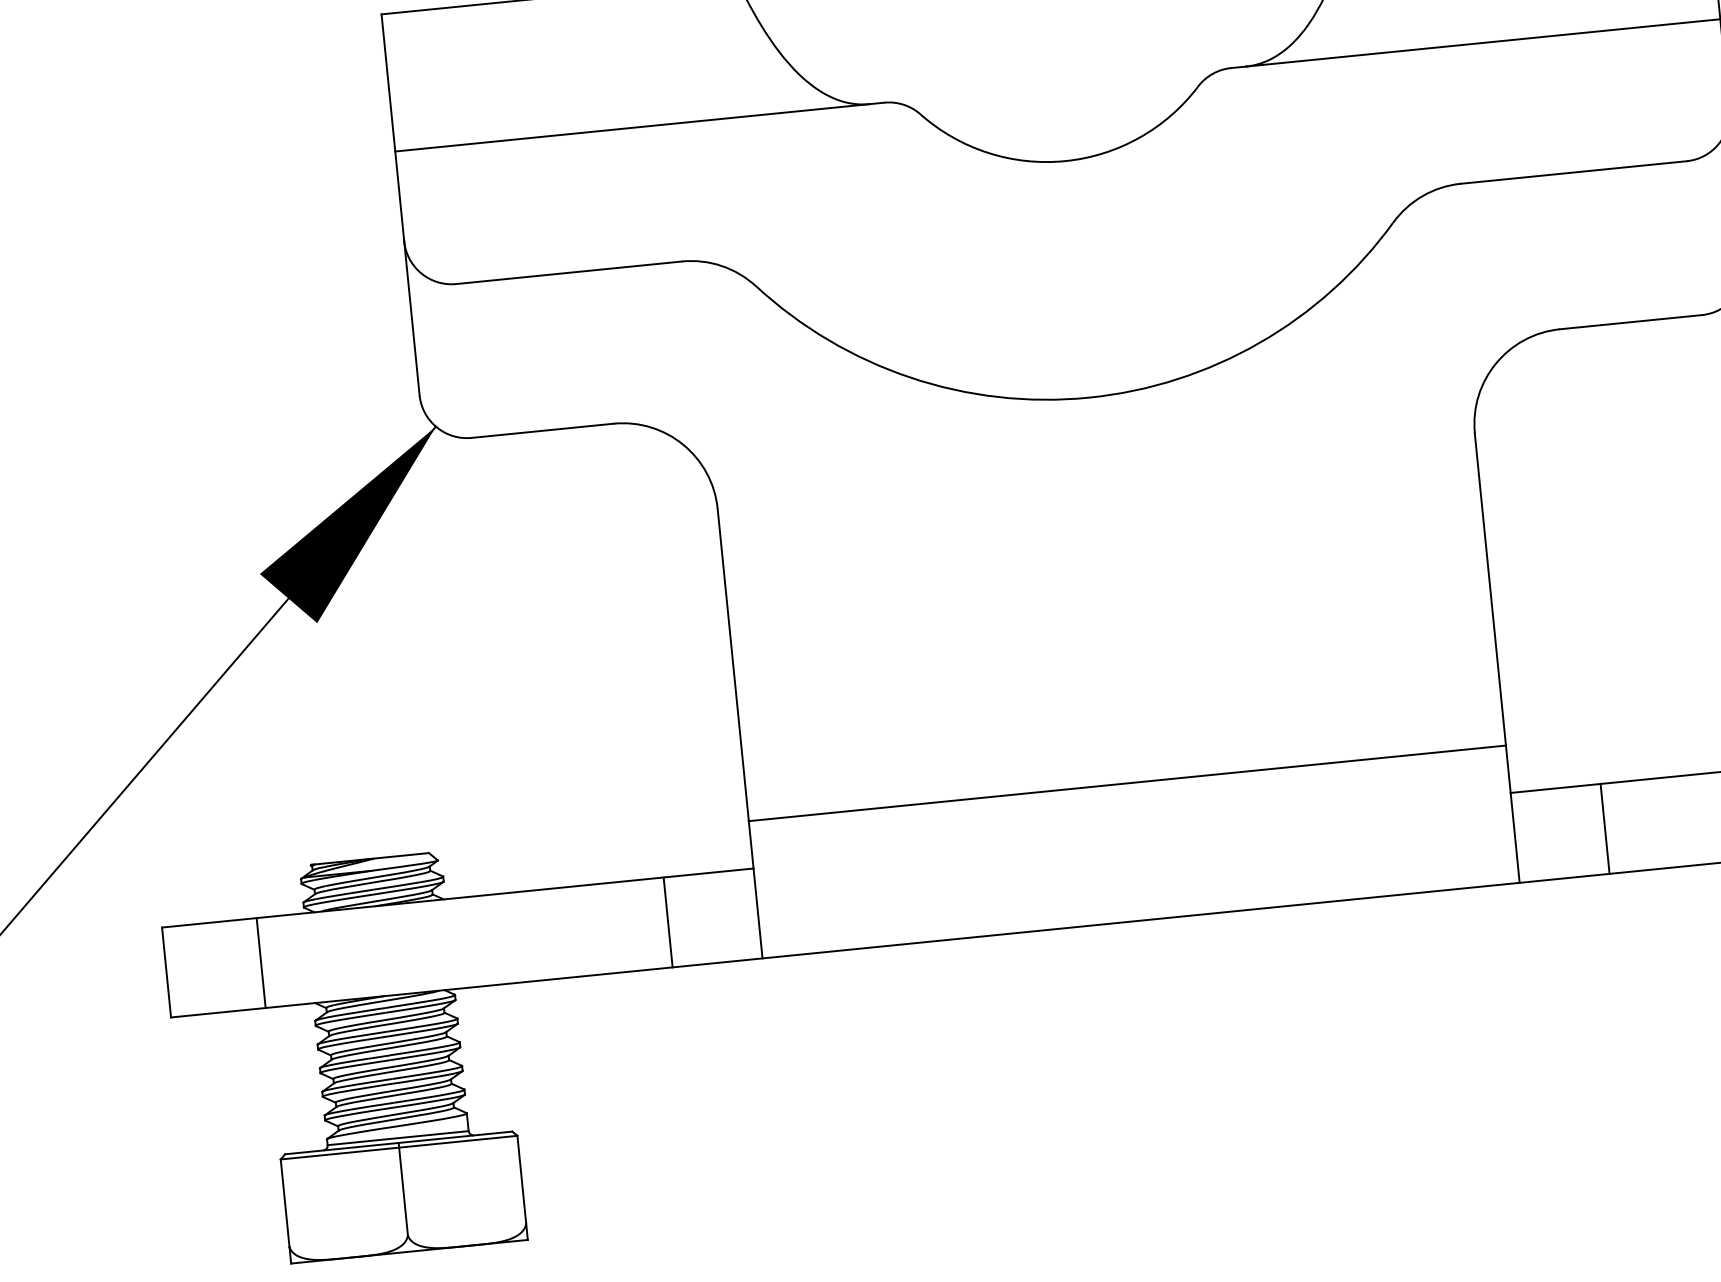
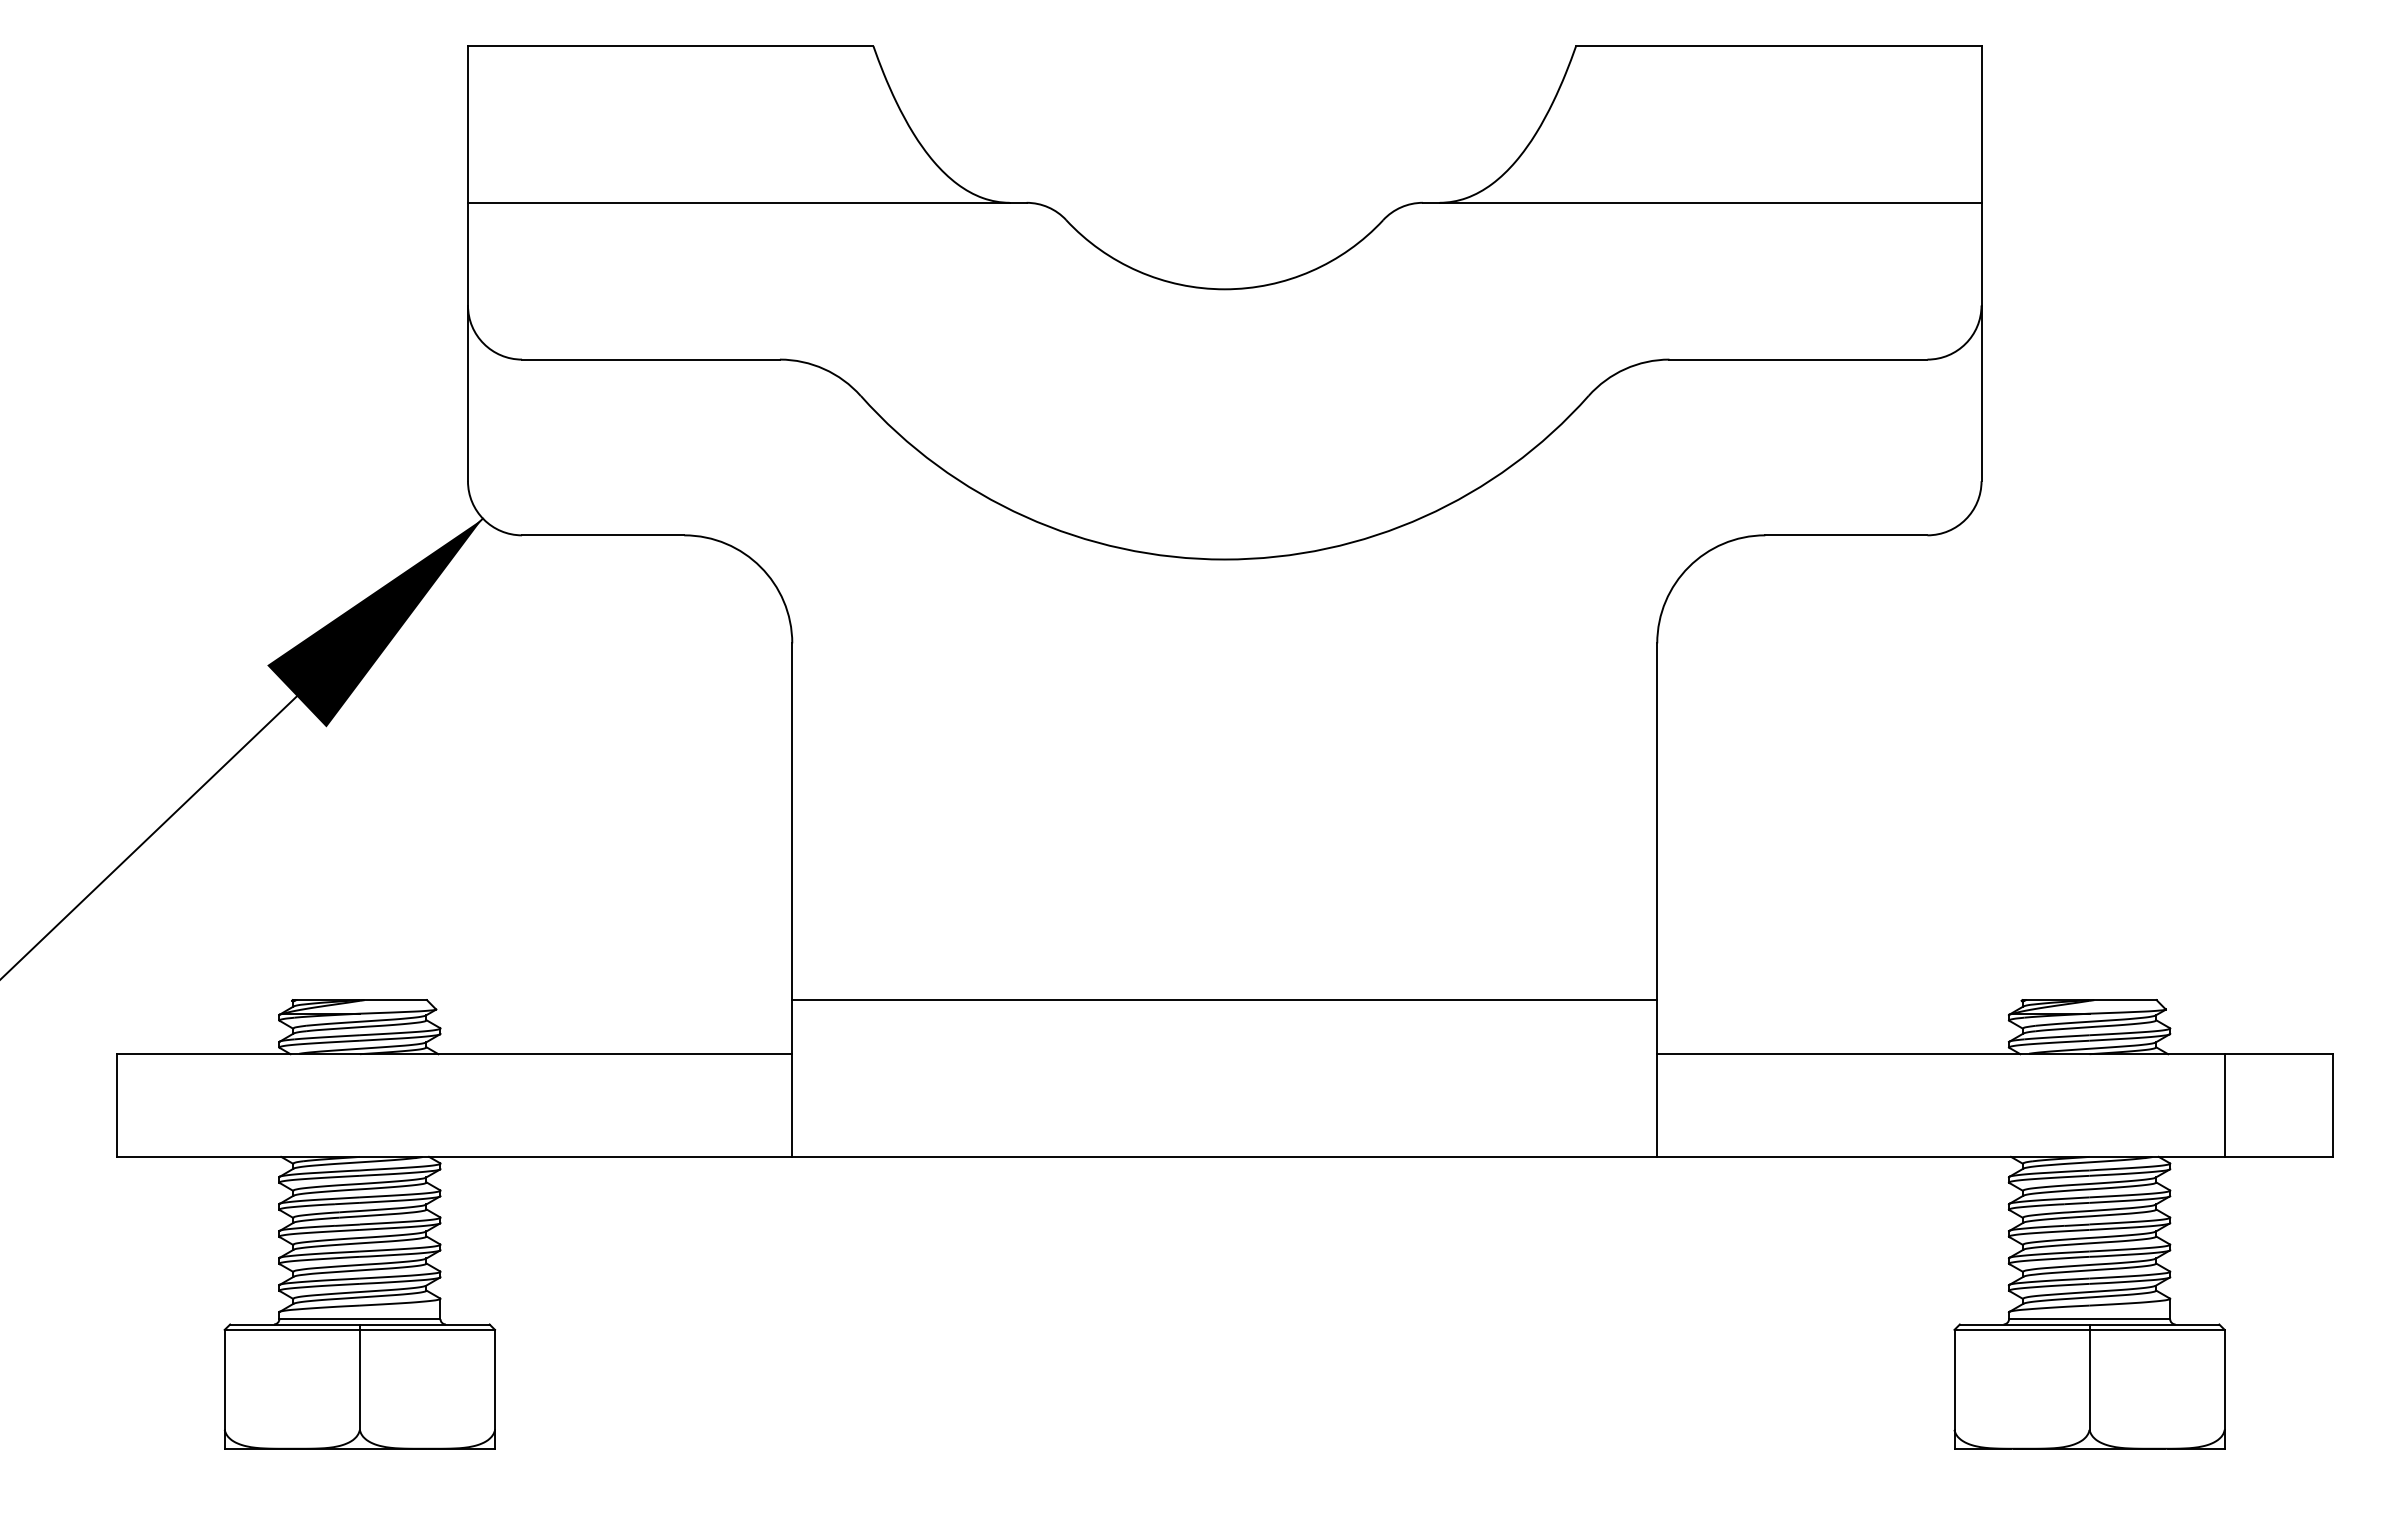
line: (1604, 828) -> (1759, 1105), removed
line: (668, 922) -> (689, 1105), removed
line: (260, 963) -> (224, 1105), removed

